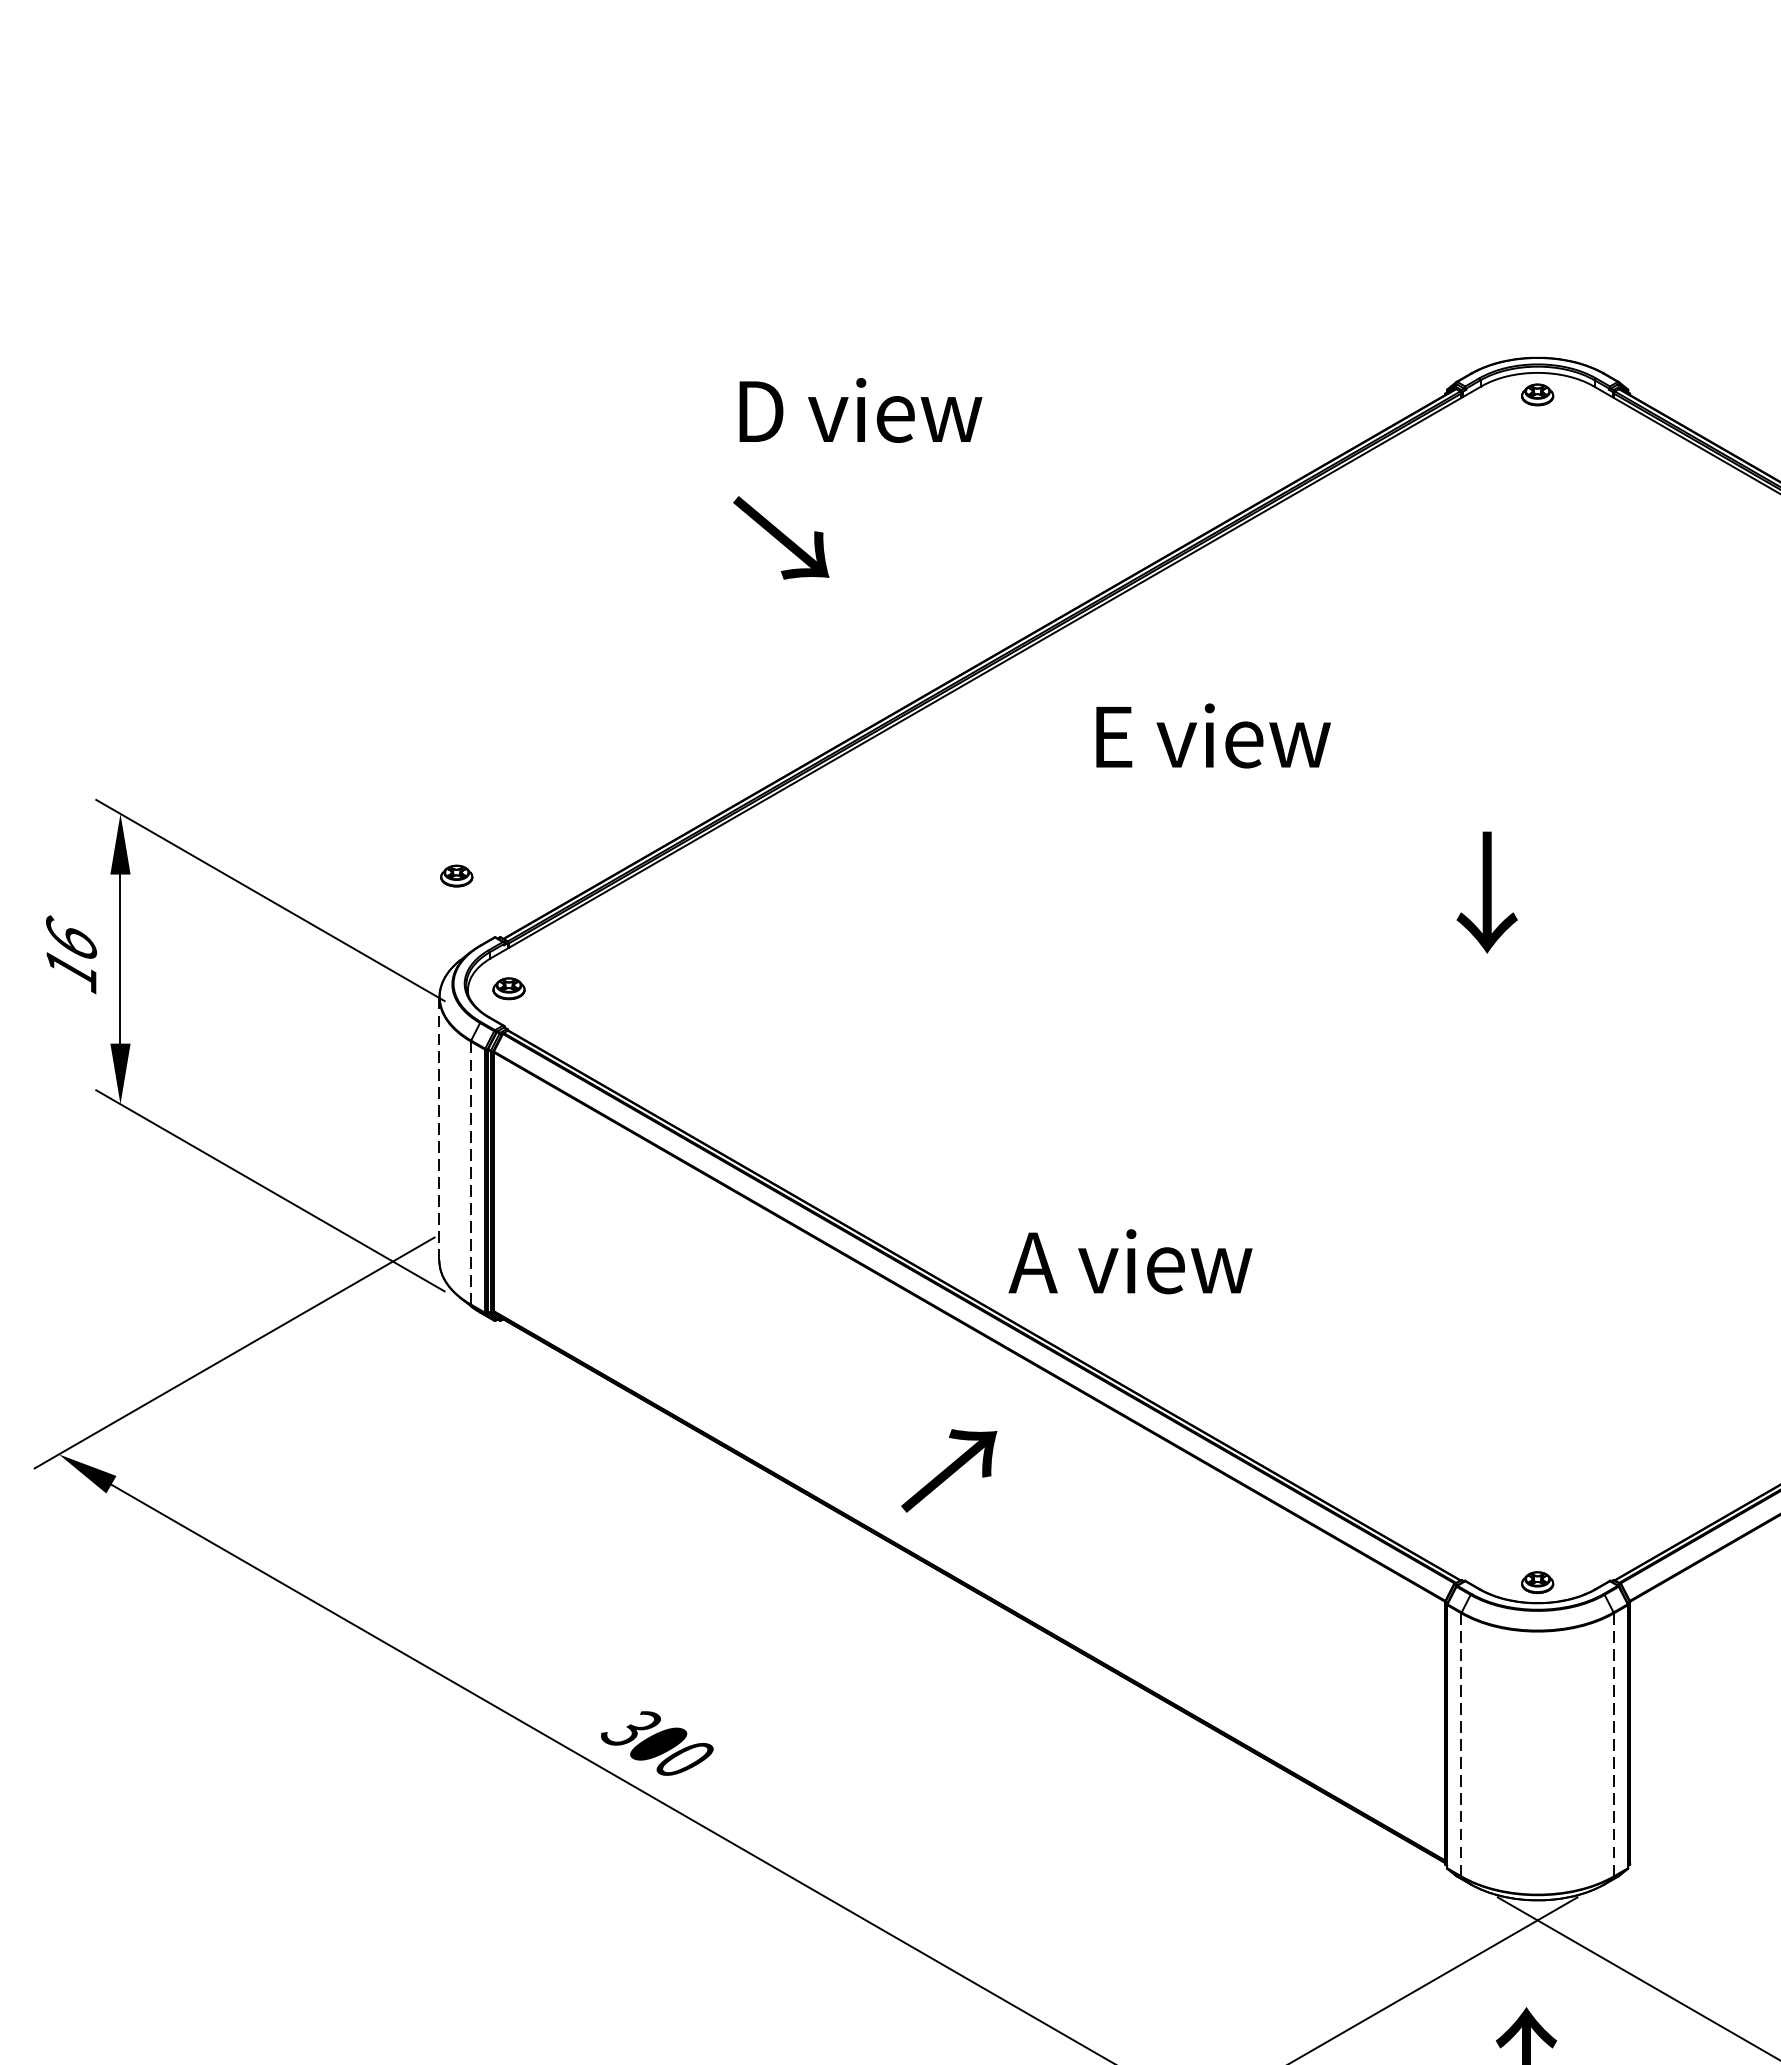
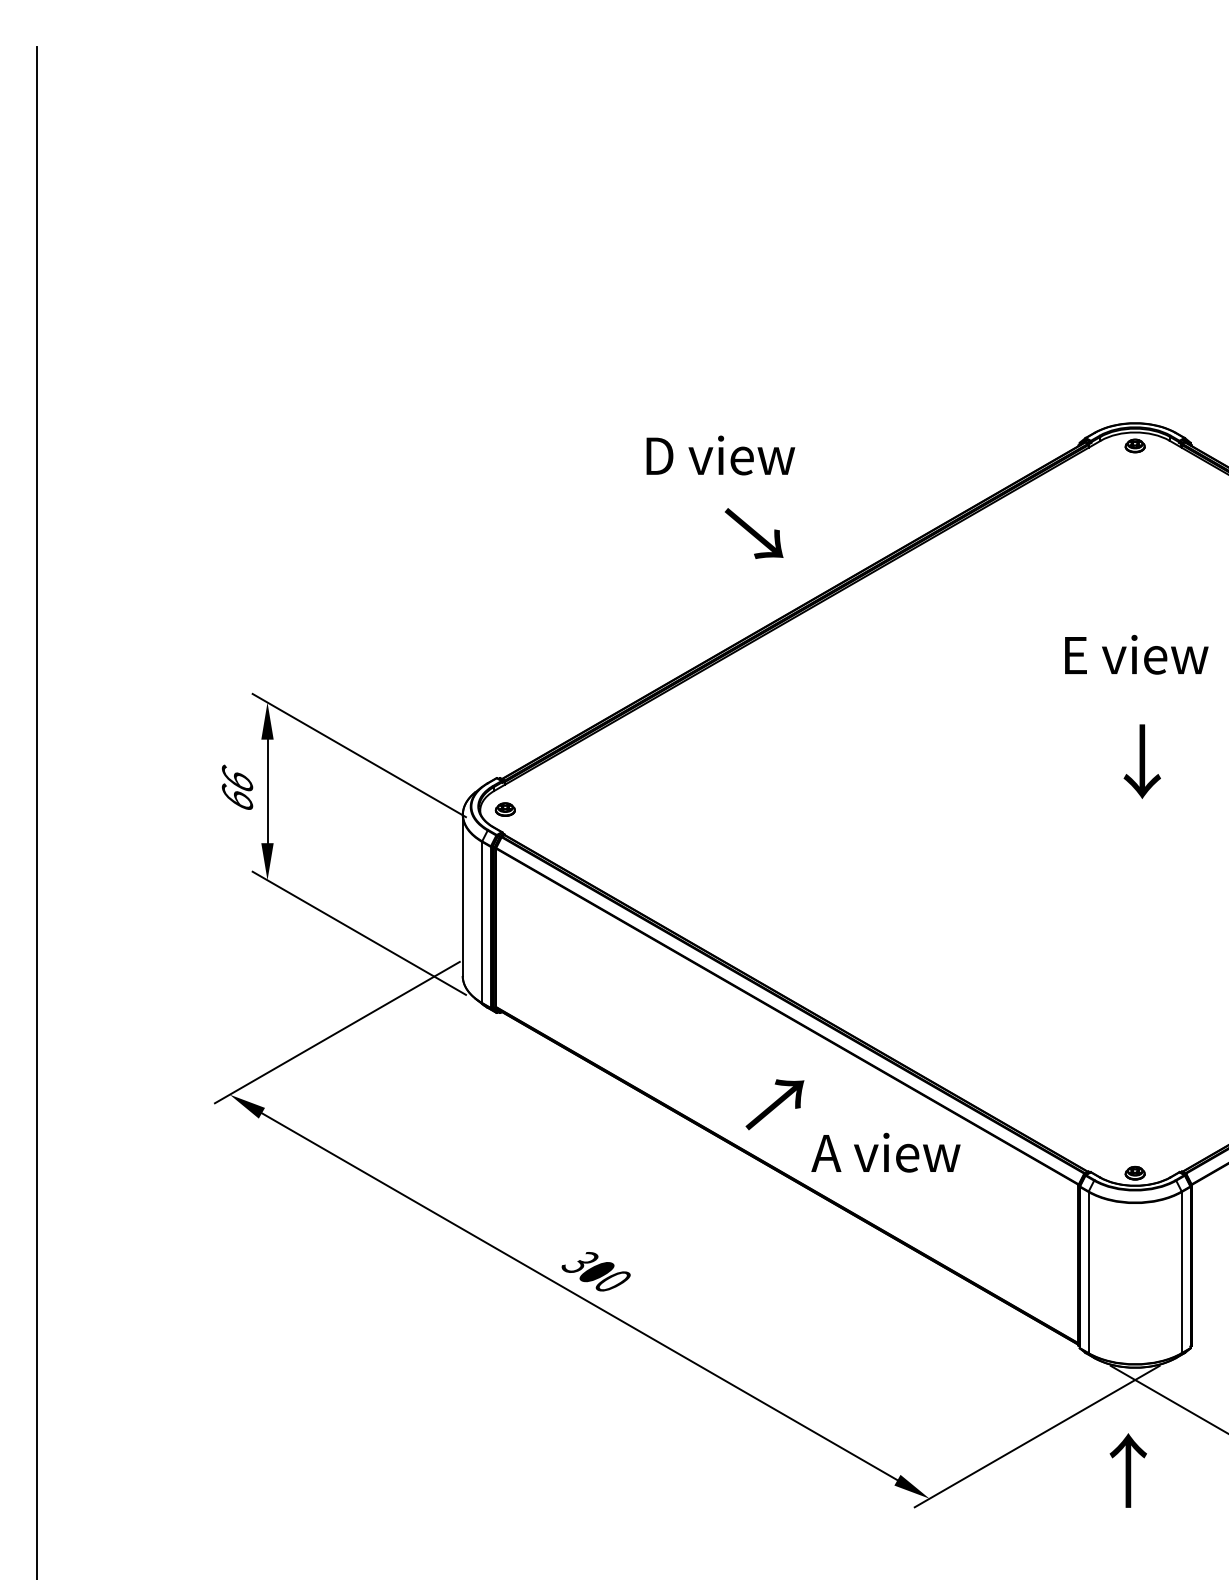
text: (781, 537) -> (754, 533), moved
text: (1213, 735) -> (1136, 654), moved
part: (455, 875) -> (472, 740), removed
text: (1485, 892) -> (1141, 761), moved
text: (71, 969) -> (237, 797), 16 -> 66
line: (438, 1129) -> (462, 895), dashed -> solid
line: (471, 1173) -> (482, 922), dashed -> solid
text: (1129, 1261) -> (885, 1152), moved
line: (1461, 1744) -> (1088, 1272), dashed -> solid
line: (1613, 1744) -> (1181, 1272), dashed -> solid

